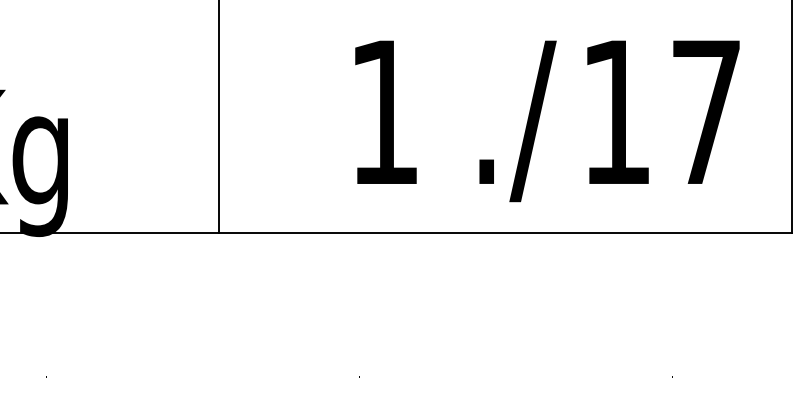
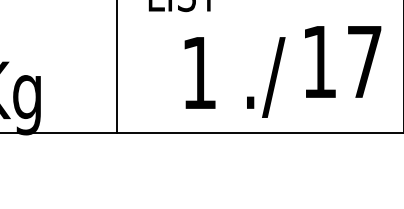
text: (664, 111) -> (343, 61), moved

